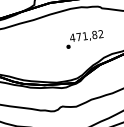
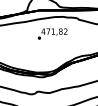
text: (84, 38) -> (52, 33), moved

